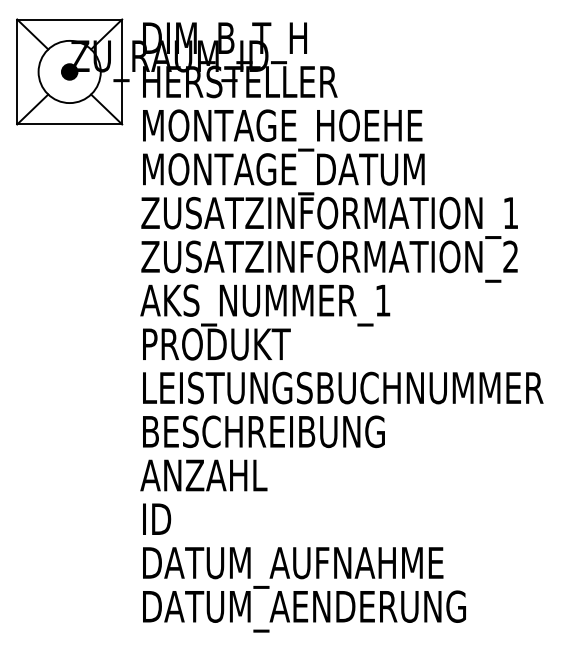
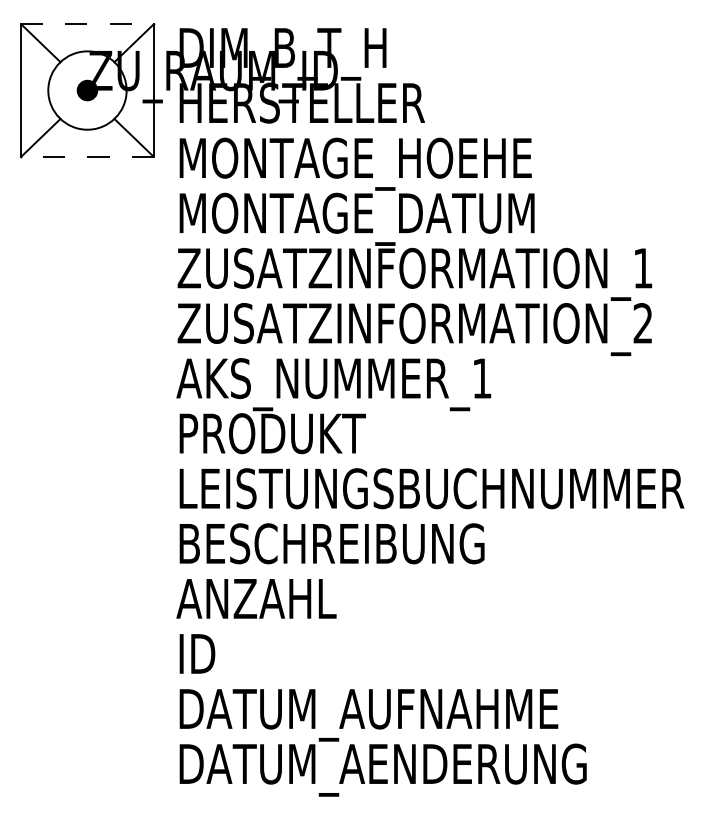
line: (69, 19) -> (87, 24), solid -> dashed
line: (68, 124) -> (86, 156), solid -> dashed

